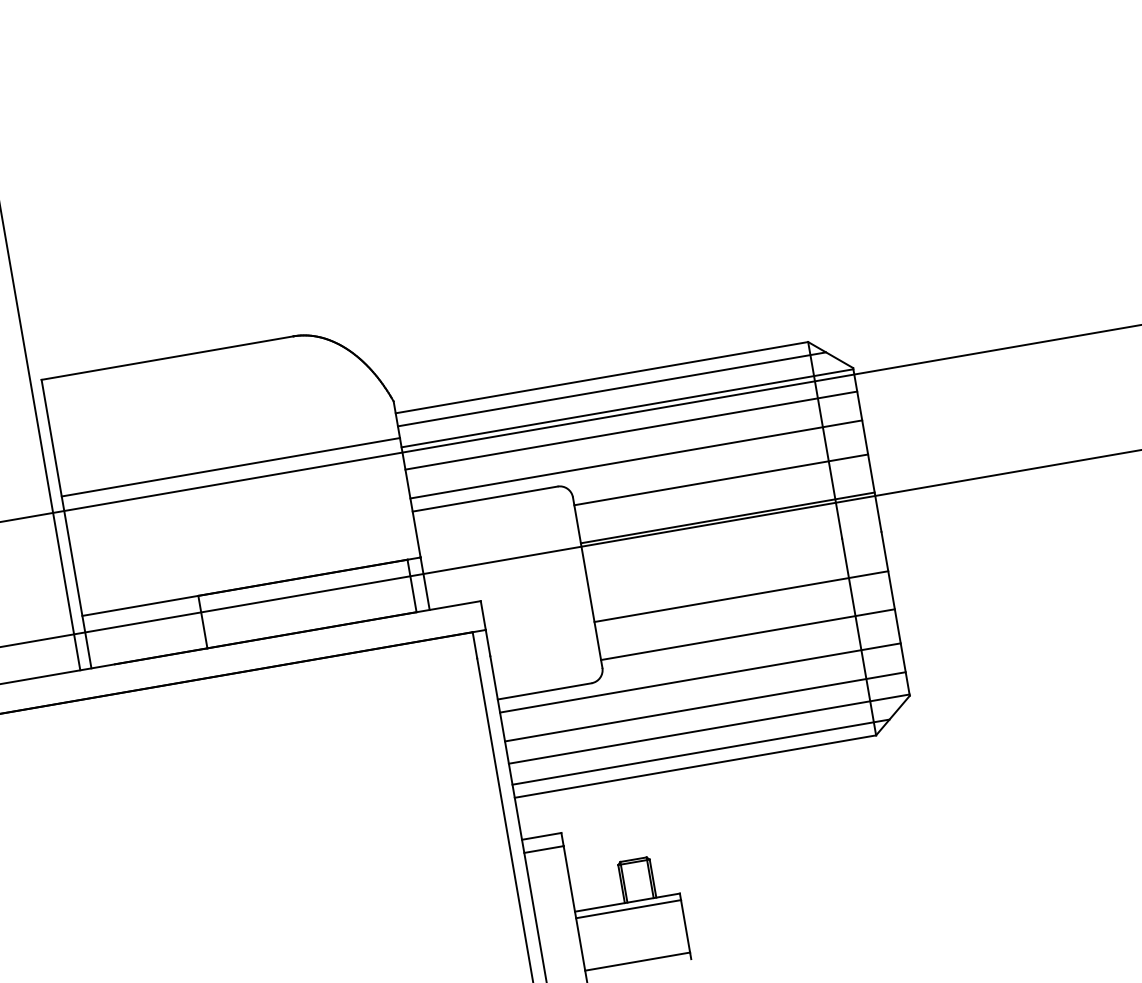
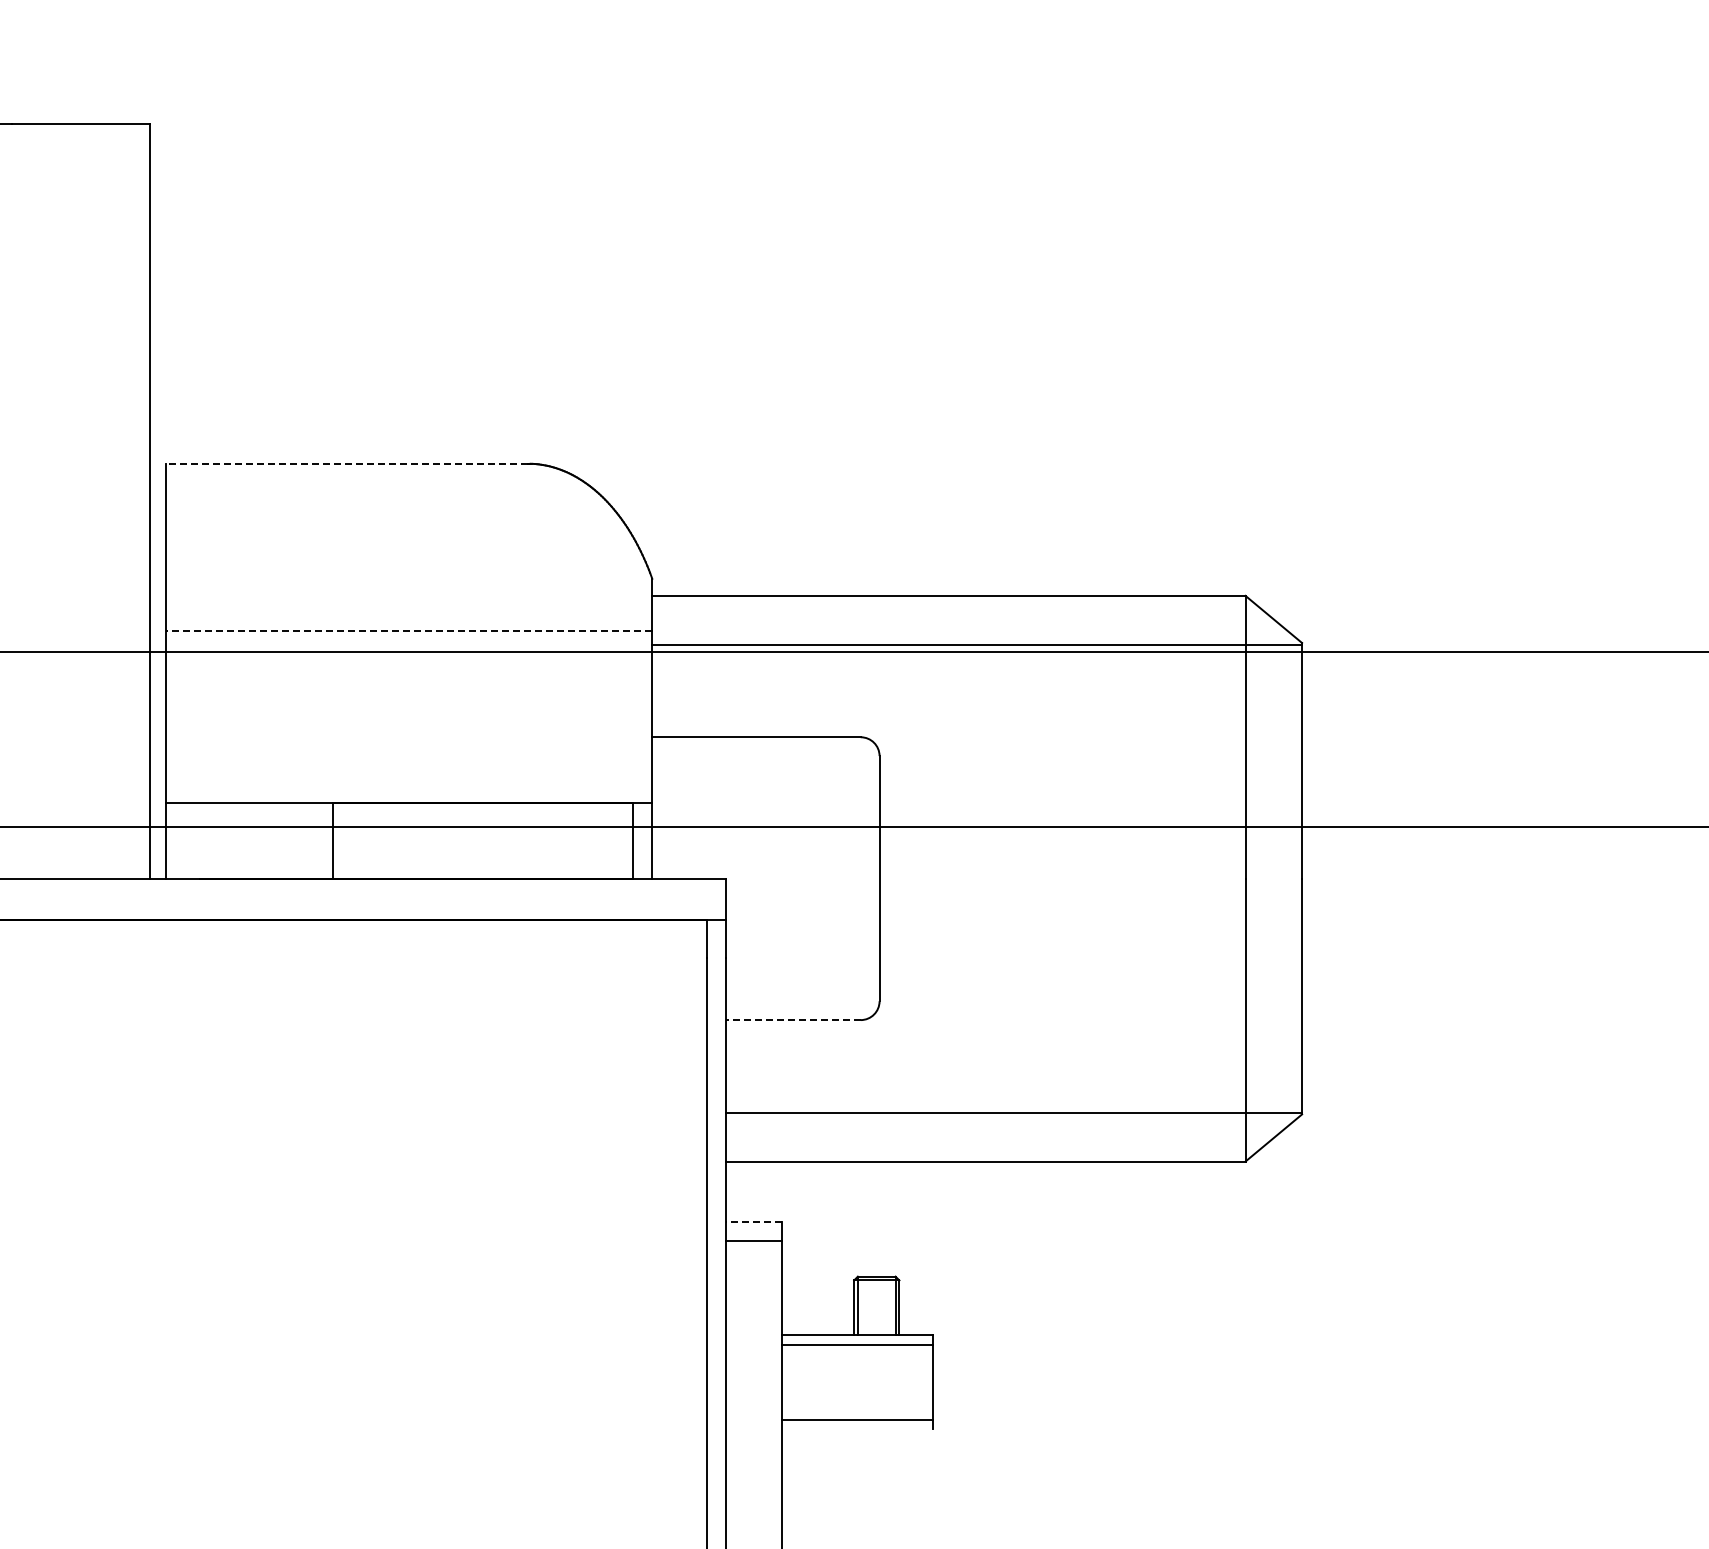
line: (167, 357) -> (346, 463), solid -> dashed
line: (612, 389) -> (960, 614), removed
line: (631, 430) -> (977, 676), removed
line: (636, 459) -> (977, 718), removed
line: (230, 467) -> (408, 631), solid -> dashed
line: (721, 480) -> (1090, 767), removed
line: (727, 518) -> (1090, 822), removed
line: (741, 596) -> (1090, 935), removed
line: (747, 634) -> (1090, 989), removed
line: (700, 678) -> (1013, 1039), removed
line: (544, 691) -> (792, 1020), solid -> dashed
line: (705, 706) -> (1013, 1080), removed
line: (700, 752) -> (996, 1142), removed
line: (541, 836) -> (753, 1221), solid -> dashed

